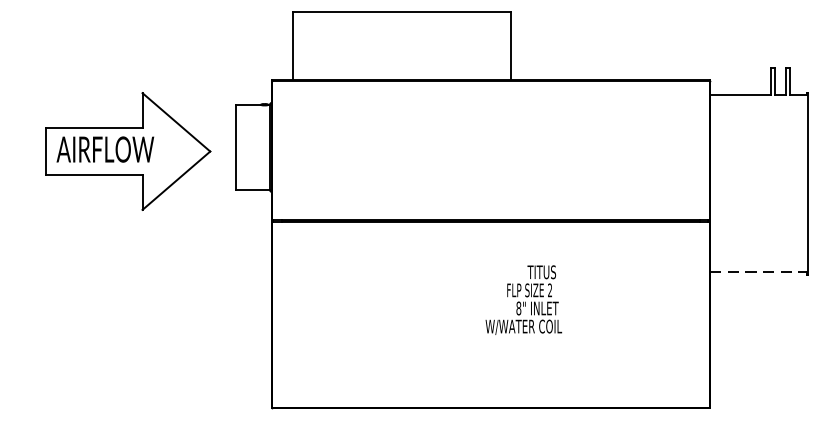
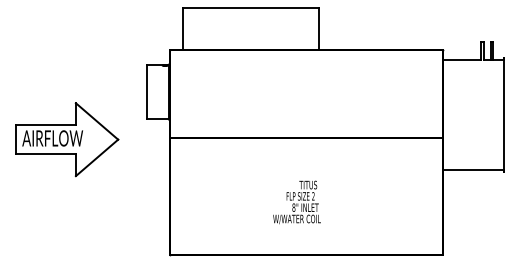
part: (129, 151) -> (67, 139), moved
line: (759, 271) -> (474, 169), dashed -> solid
text: (522, 300) -> (296, 202), moved

